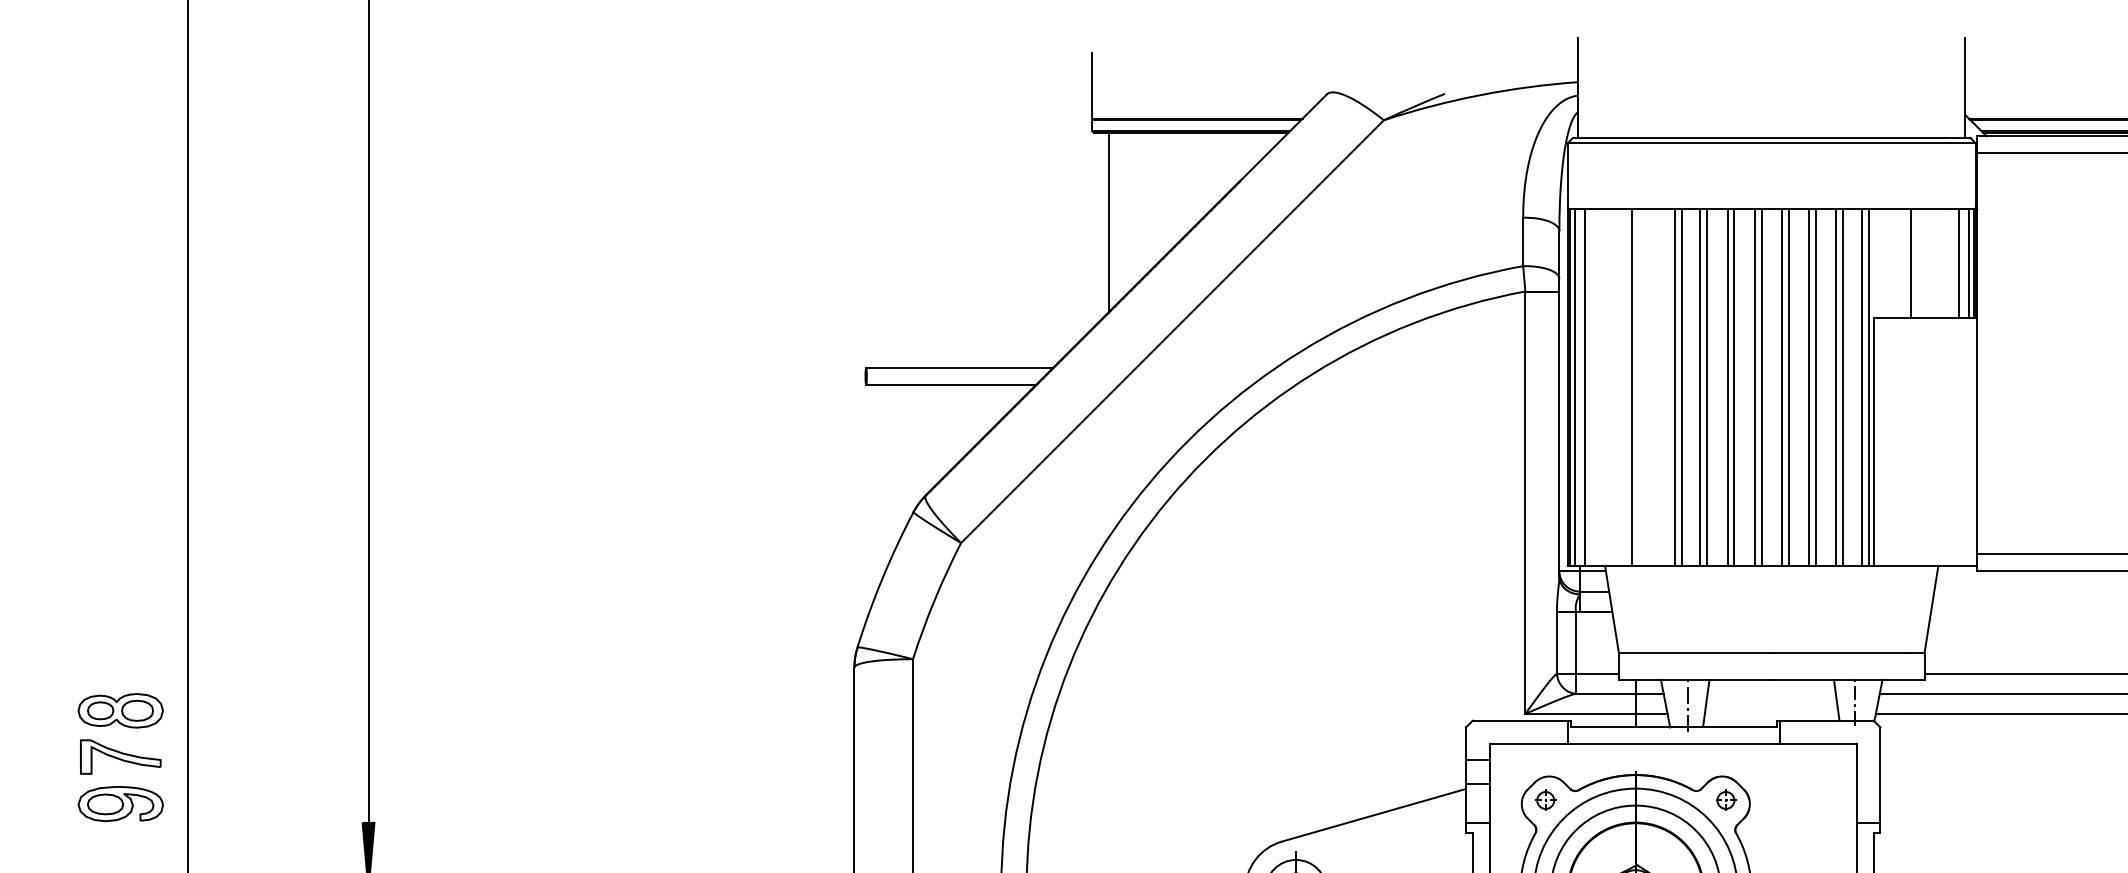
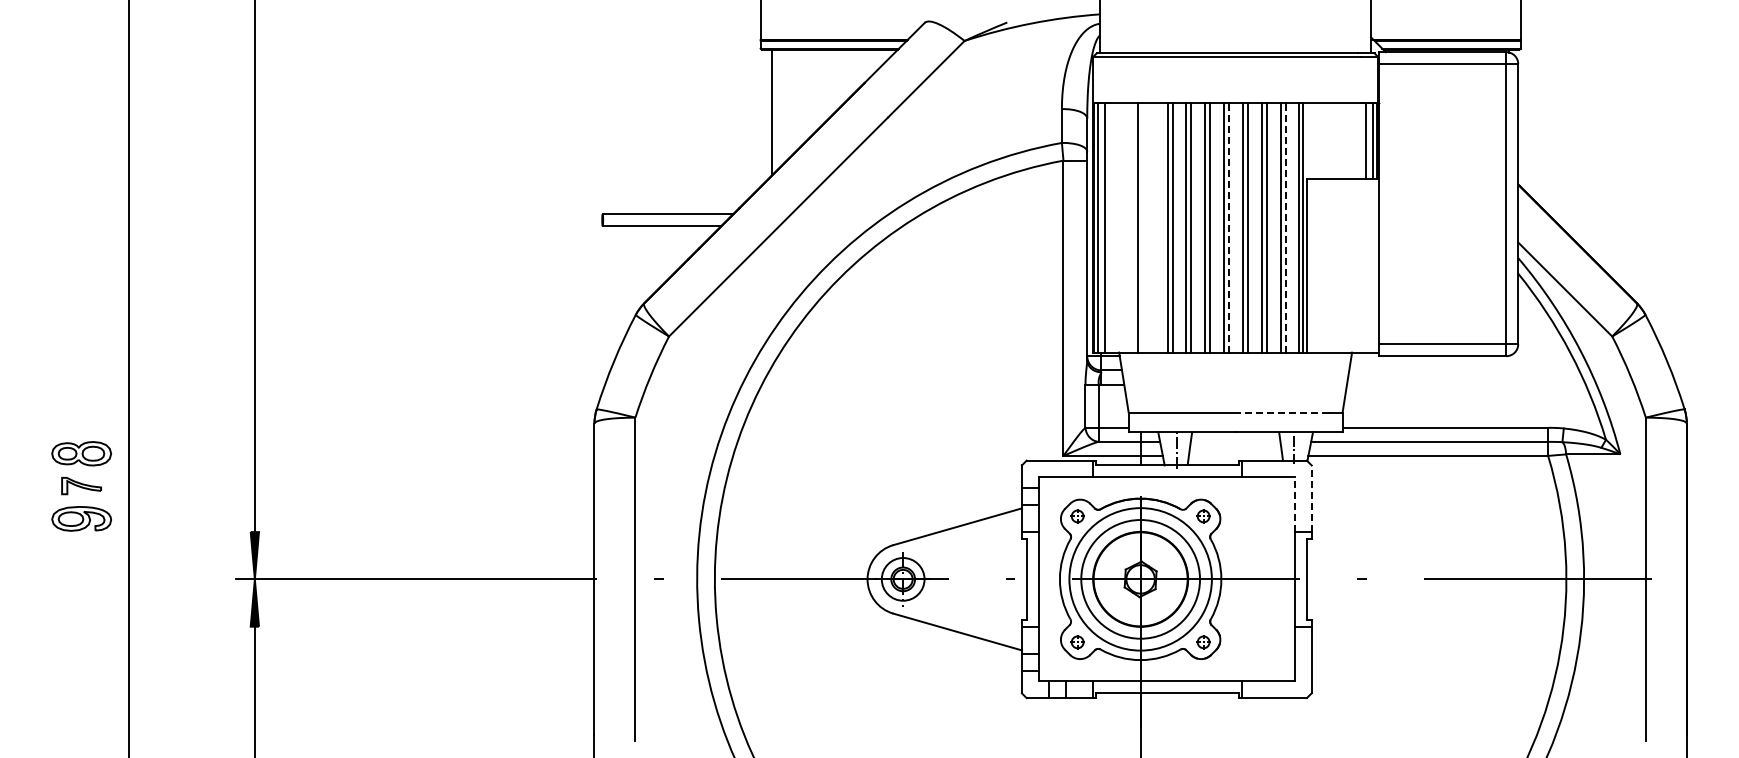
line: (1911, 264) -> (1333, 141), removed
line: (1761, 387) -> (1228, 227), solid -> dashed
line: (1843, 387) -> (1285, 227), solid -> dashed
line: (1838, 653) -> (1282, 413), solid -> dashed
part: (120, 756) -> (81, 485), size x0.7
line: (1880, 774) -> (1311, 498), solid -> dashed
line: (1857, 783) -> (1295, 504), solid -> dashed

